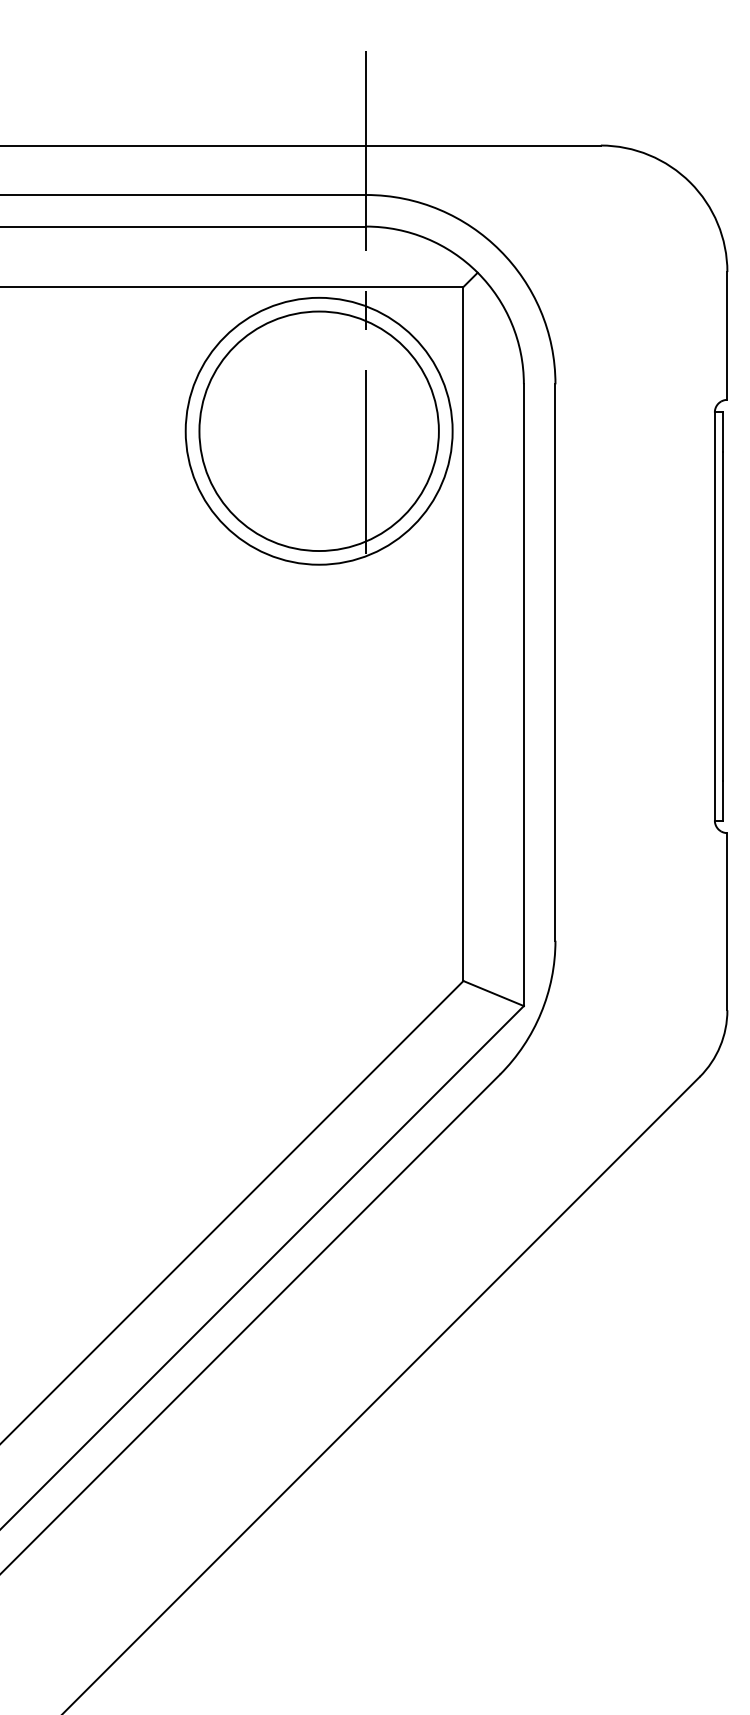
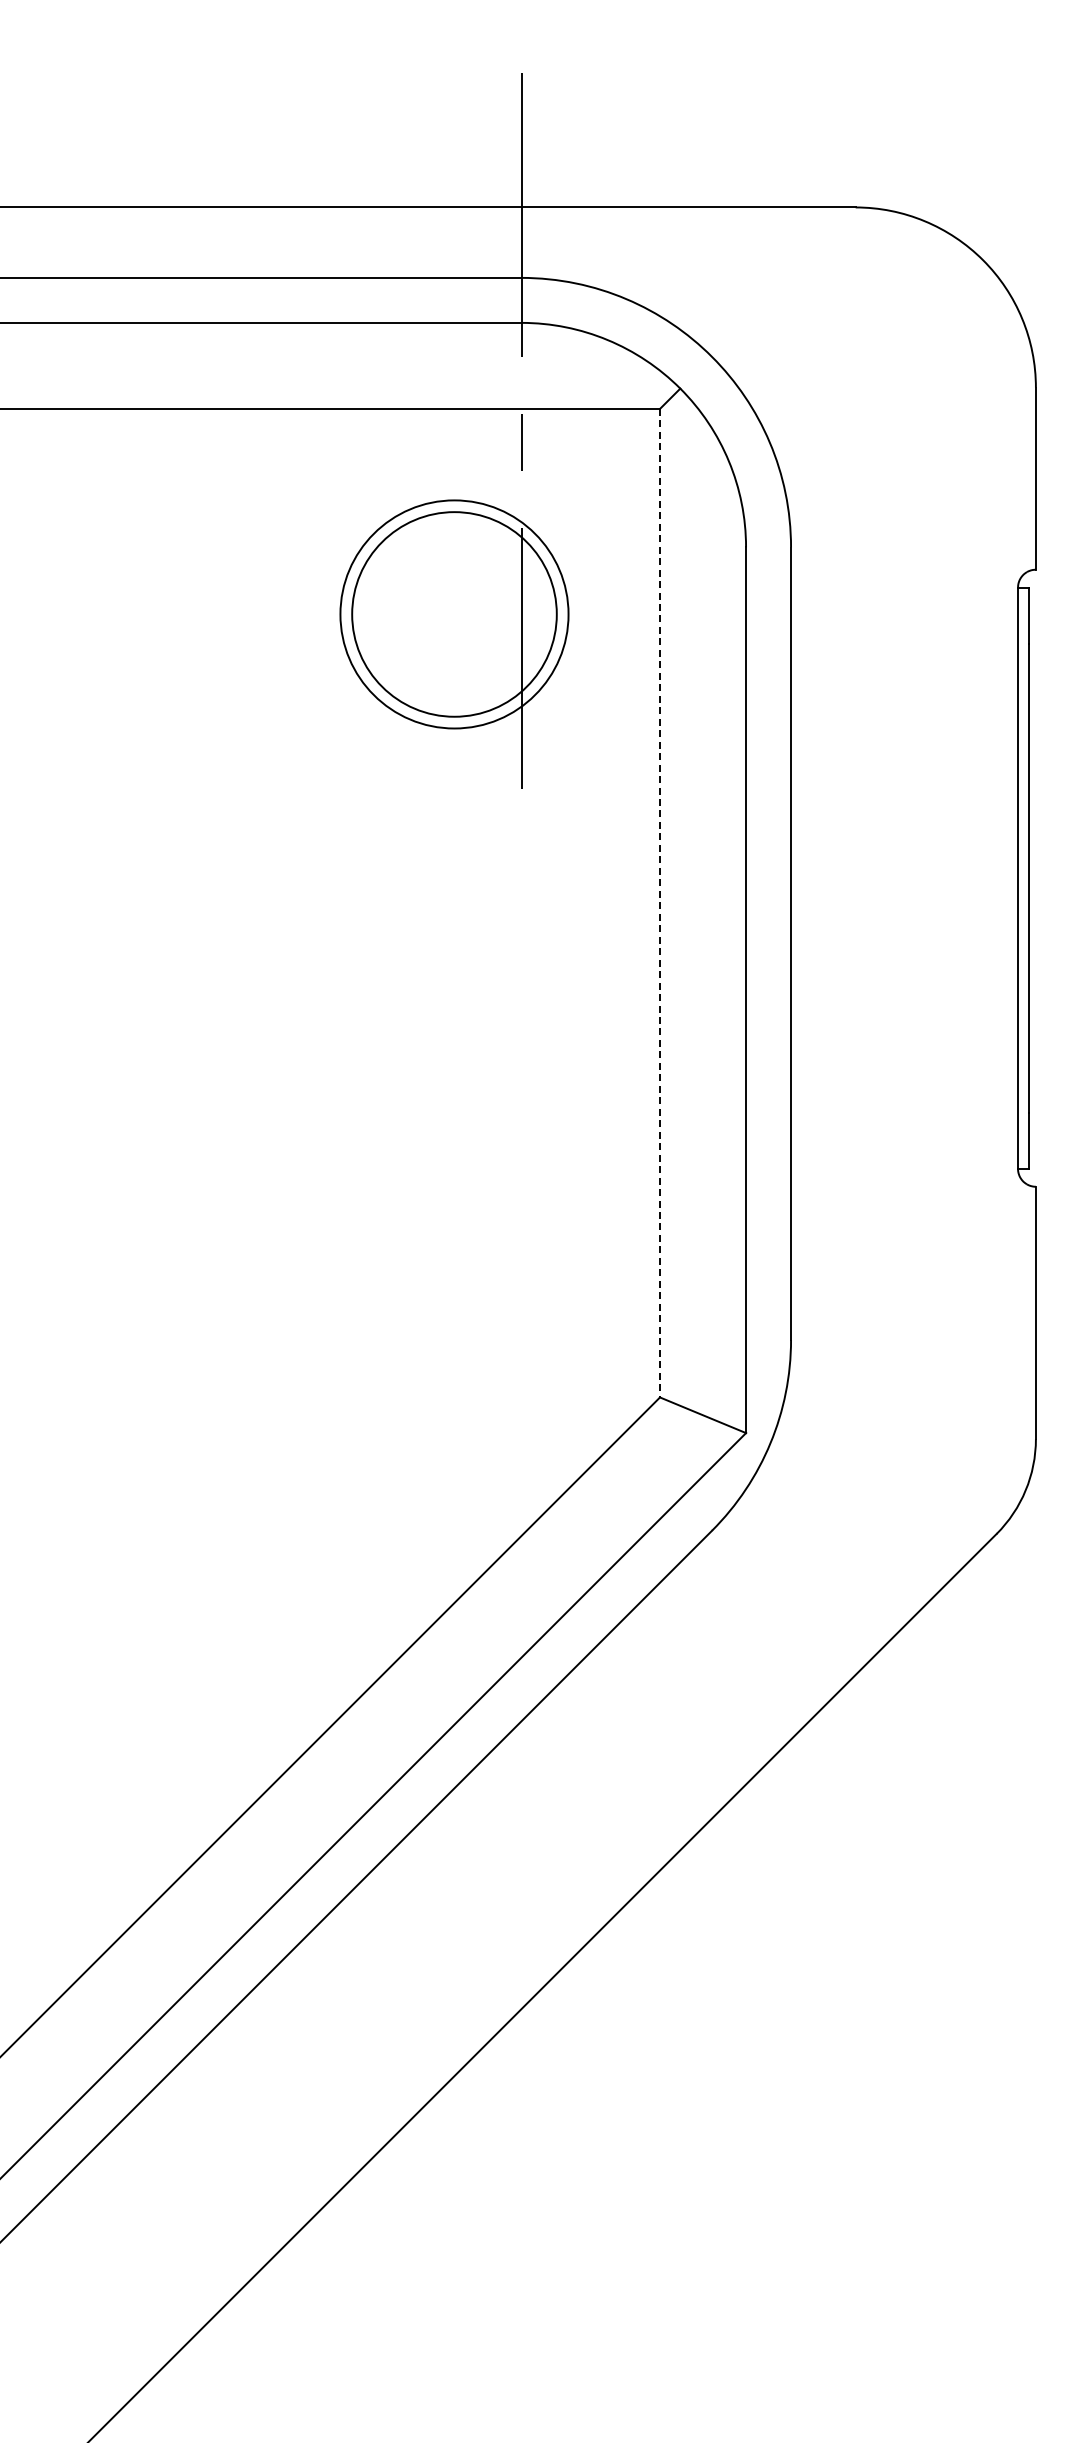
circle: (319, 430) -> (454, 613), size x0.6
circle: (319, 431) -> (454, 614), size x0.6
line: (463, 634) -> (660, 903), solid -> dashed

